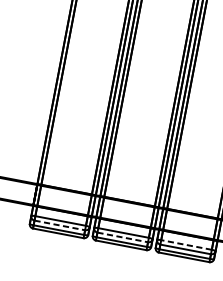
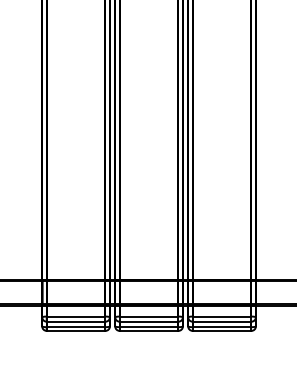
line: (60, 225) -> (76, 321), dashed -> solid
line: (123, 237) -> (149, 321), dashed -> solid
line: (186, 244) -> (221, 316), dashed -> solid

